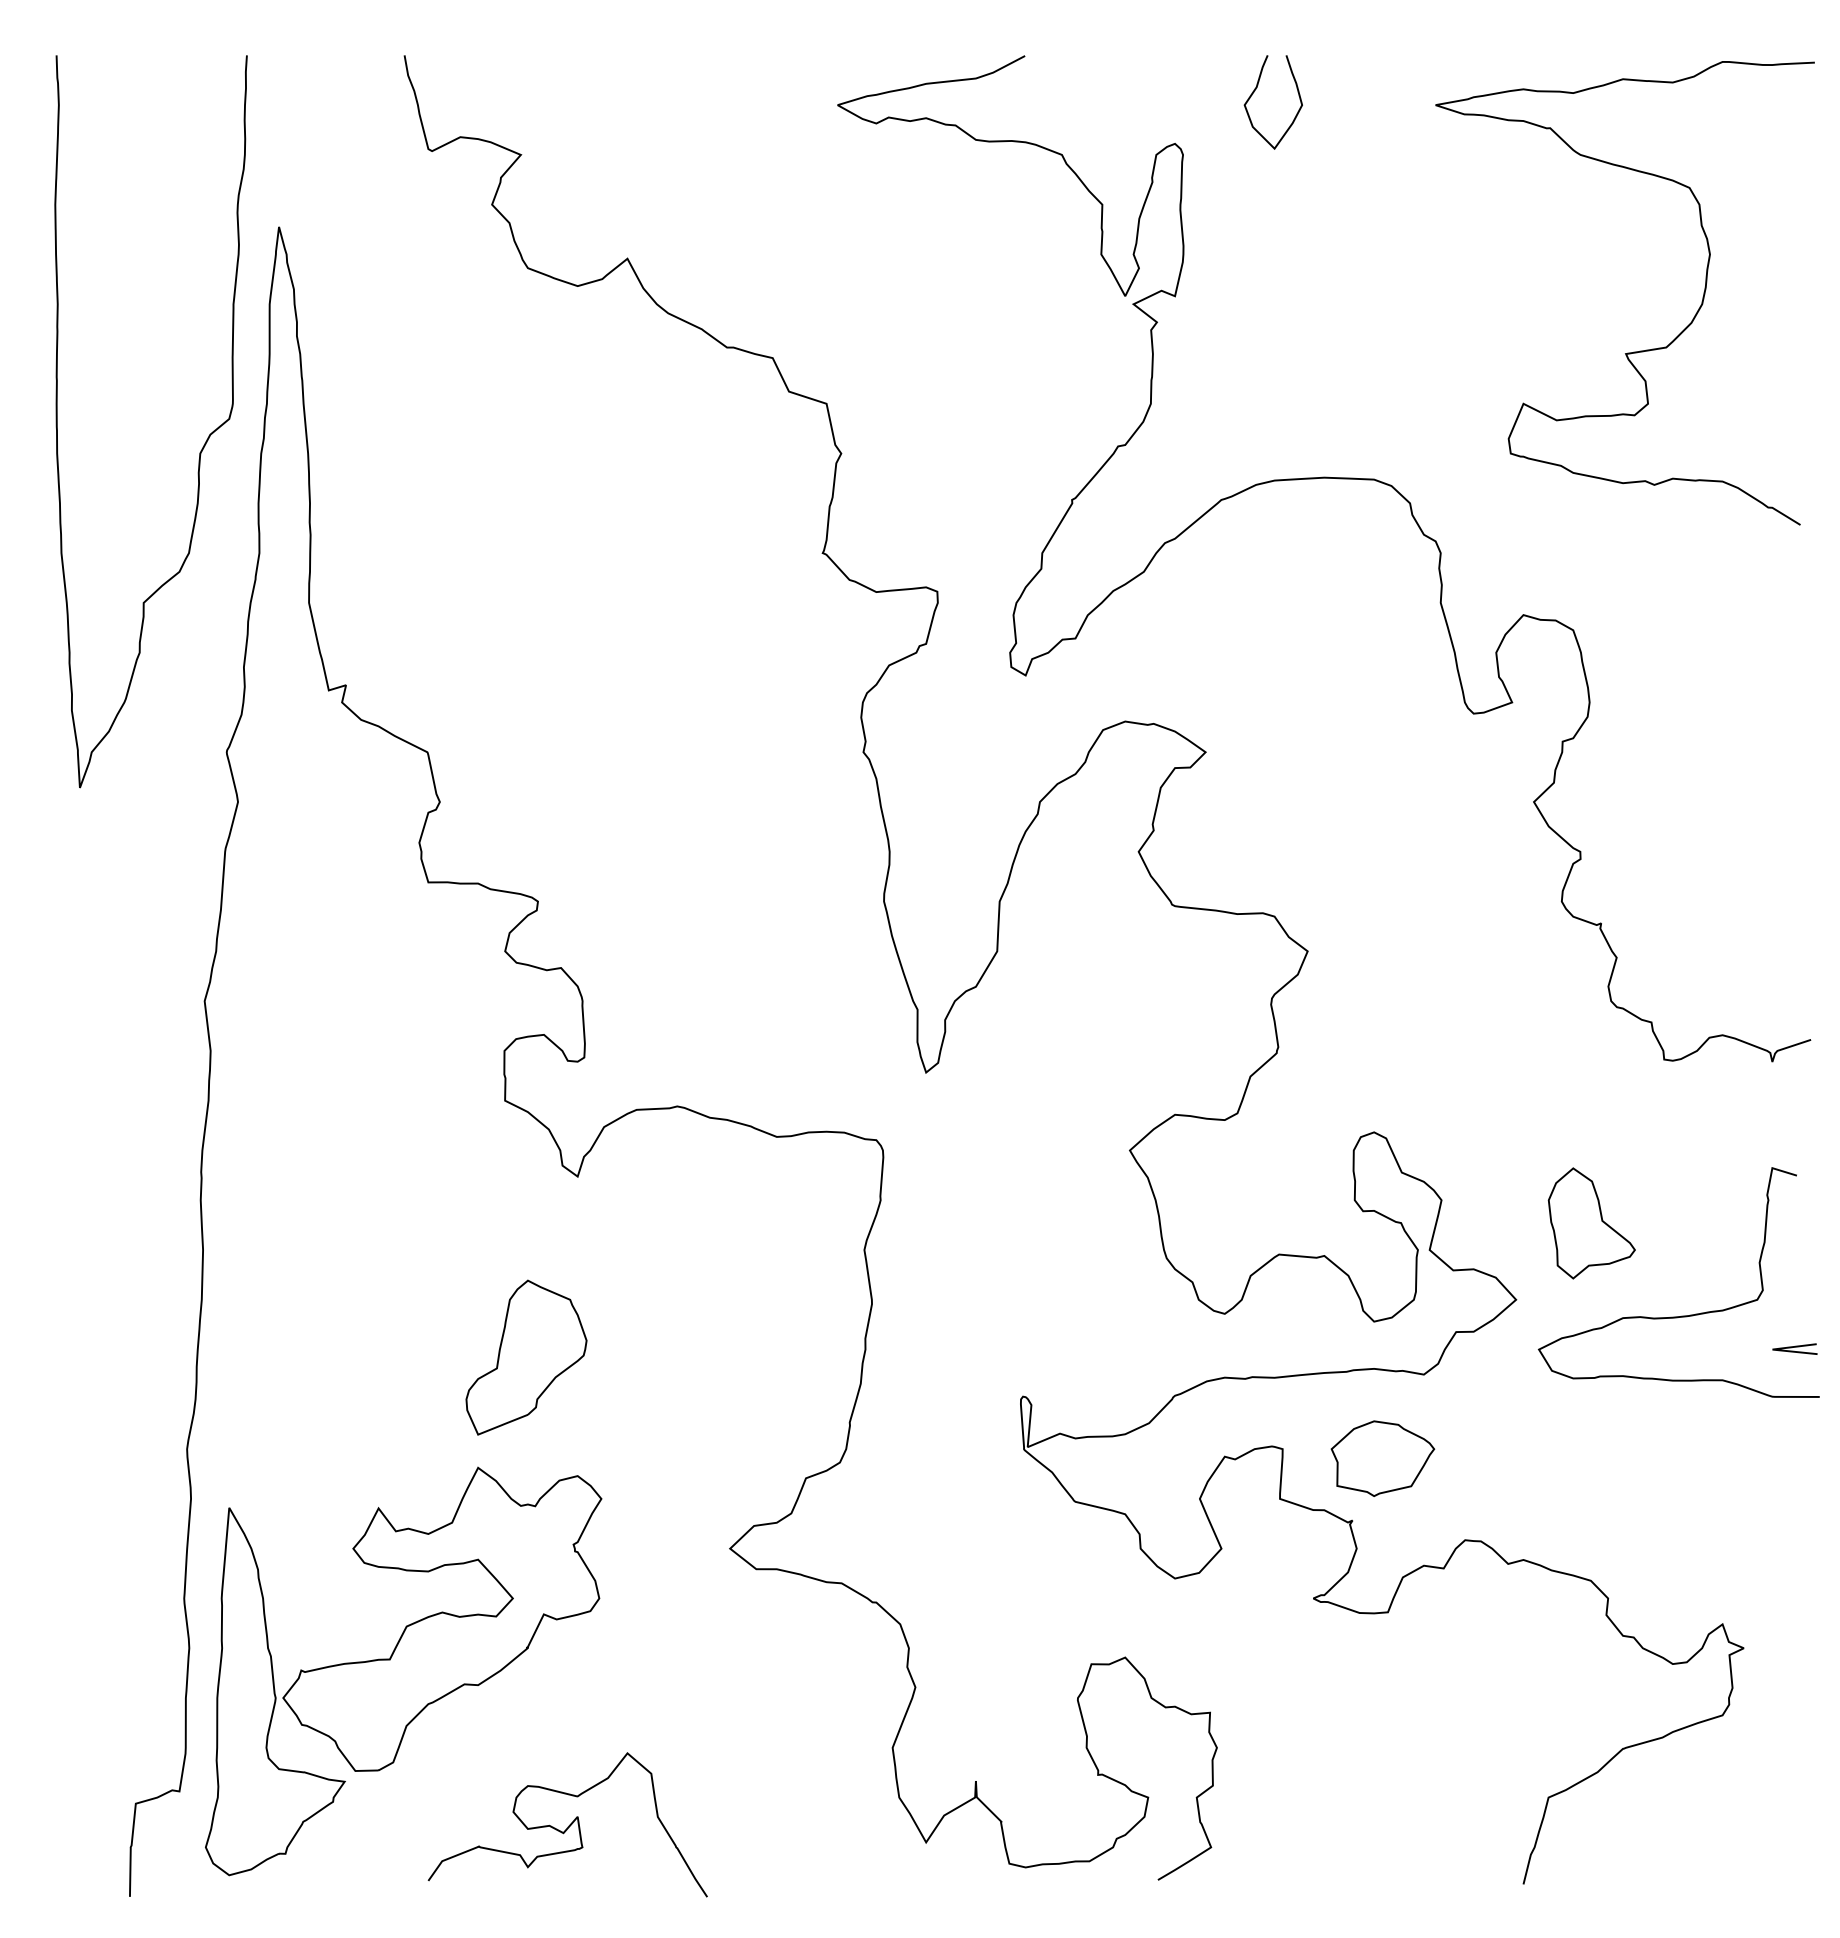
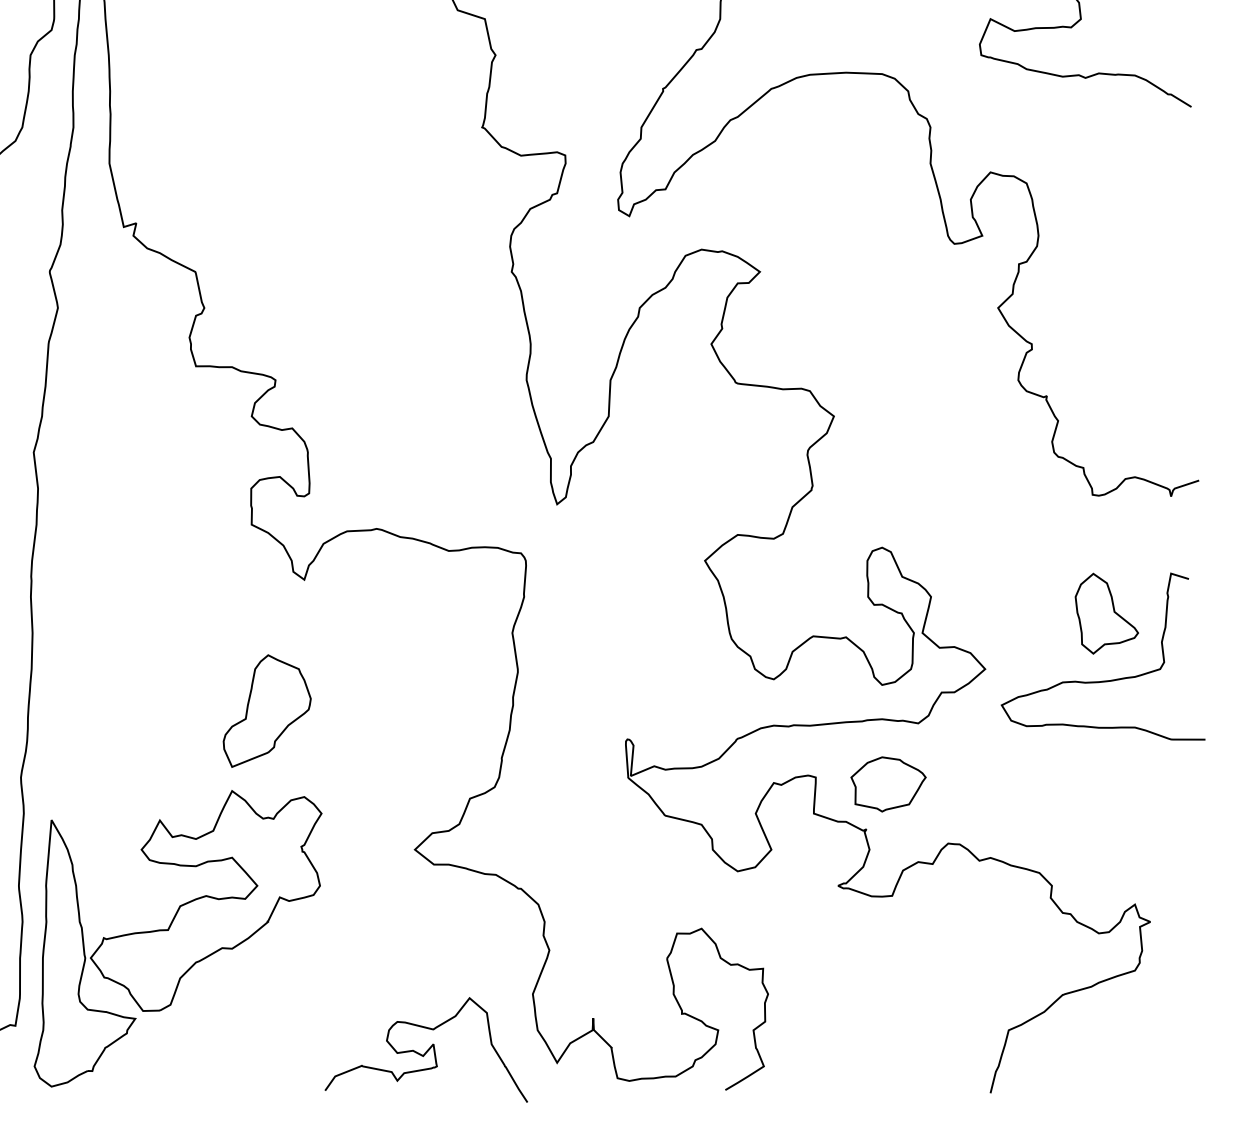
part: (1591, 1223) -> (1106, 613), moved
line: (1794, 1347) -> (1187, 703), removed
curve: (568, 1825) -> (426, 1050), moved

